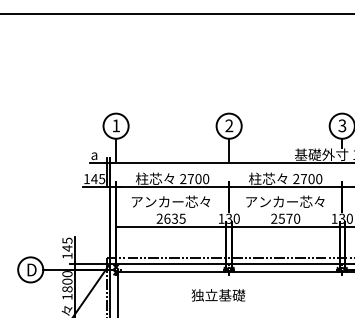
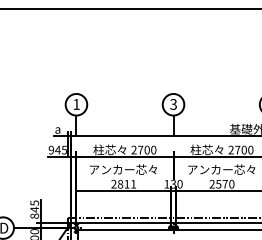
text: (229, 126) -> (173, 105), 2 -> 3
text: (86, 178) -> (51, 149), 145 -> 945
text: (174, 218) -> (126, 183), 2635 -> 2811
text: (67, 255) -> (34, 215), 145 -> 845

